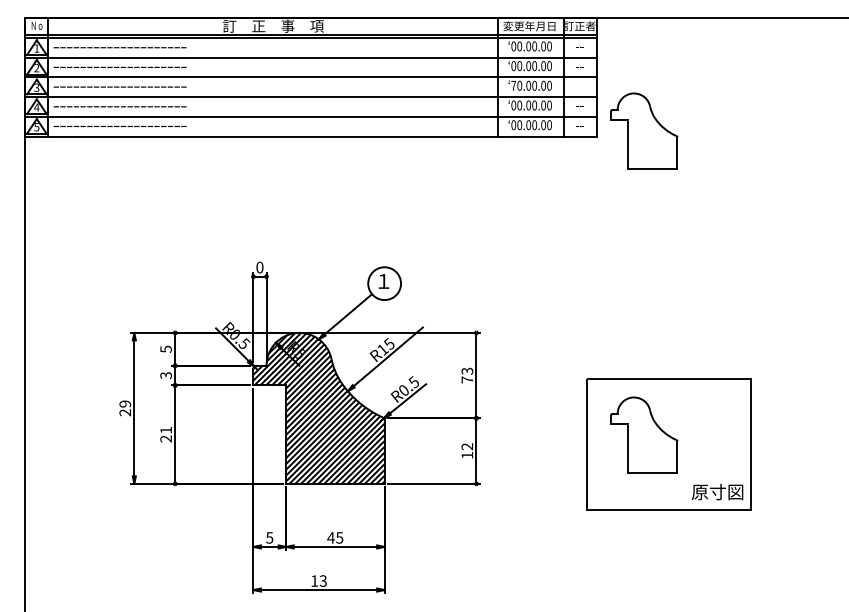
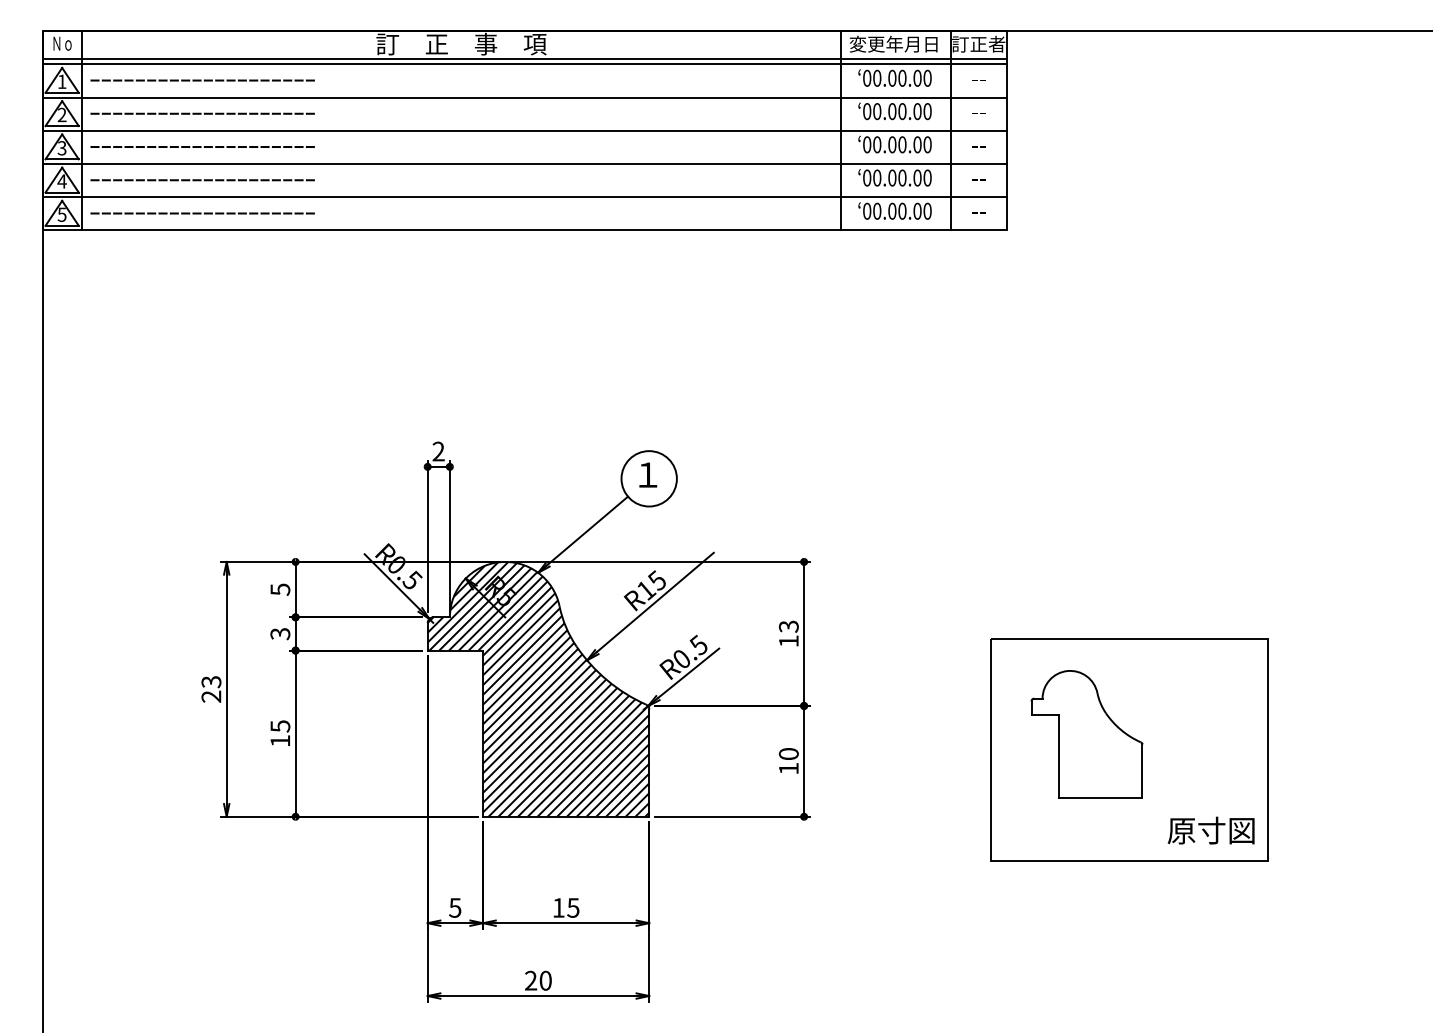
text: (513, 85) -> (866, 144), 70.00.00 -> 00.00.00
part: (644, 130) -> (1087, 220), removed
text: (259, 267) -> (437, 451), 0 -> 2
text: (467, 379) -> (789, 640), 73 -> 13
text: (125, 403) -> (211, 681), 29 -> 23
text: (165, 434) -> (279, 733), 21 -> 15
text: (467, 446) -> (789, 753), 12 -> 10
text: (330, 537) -> (557, 907), 45 -> 15
text: (318, 580) -> (537, 979), 13 -> 20

